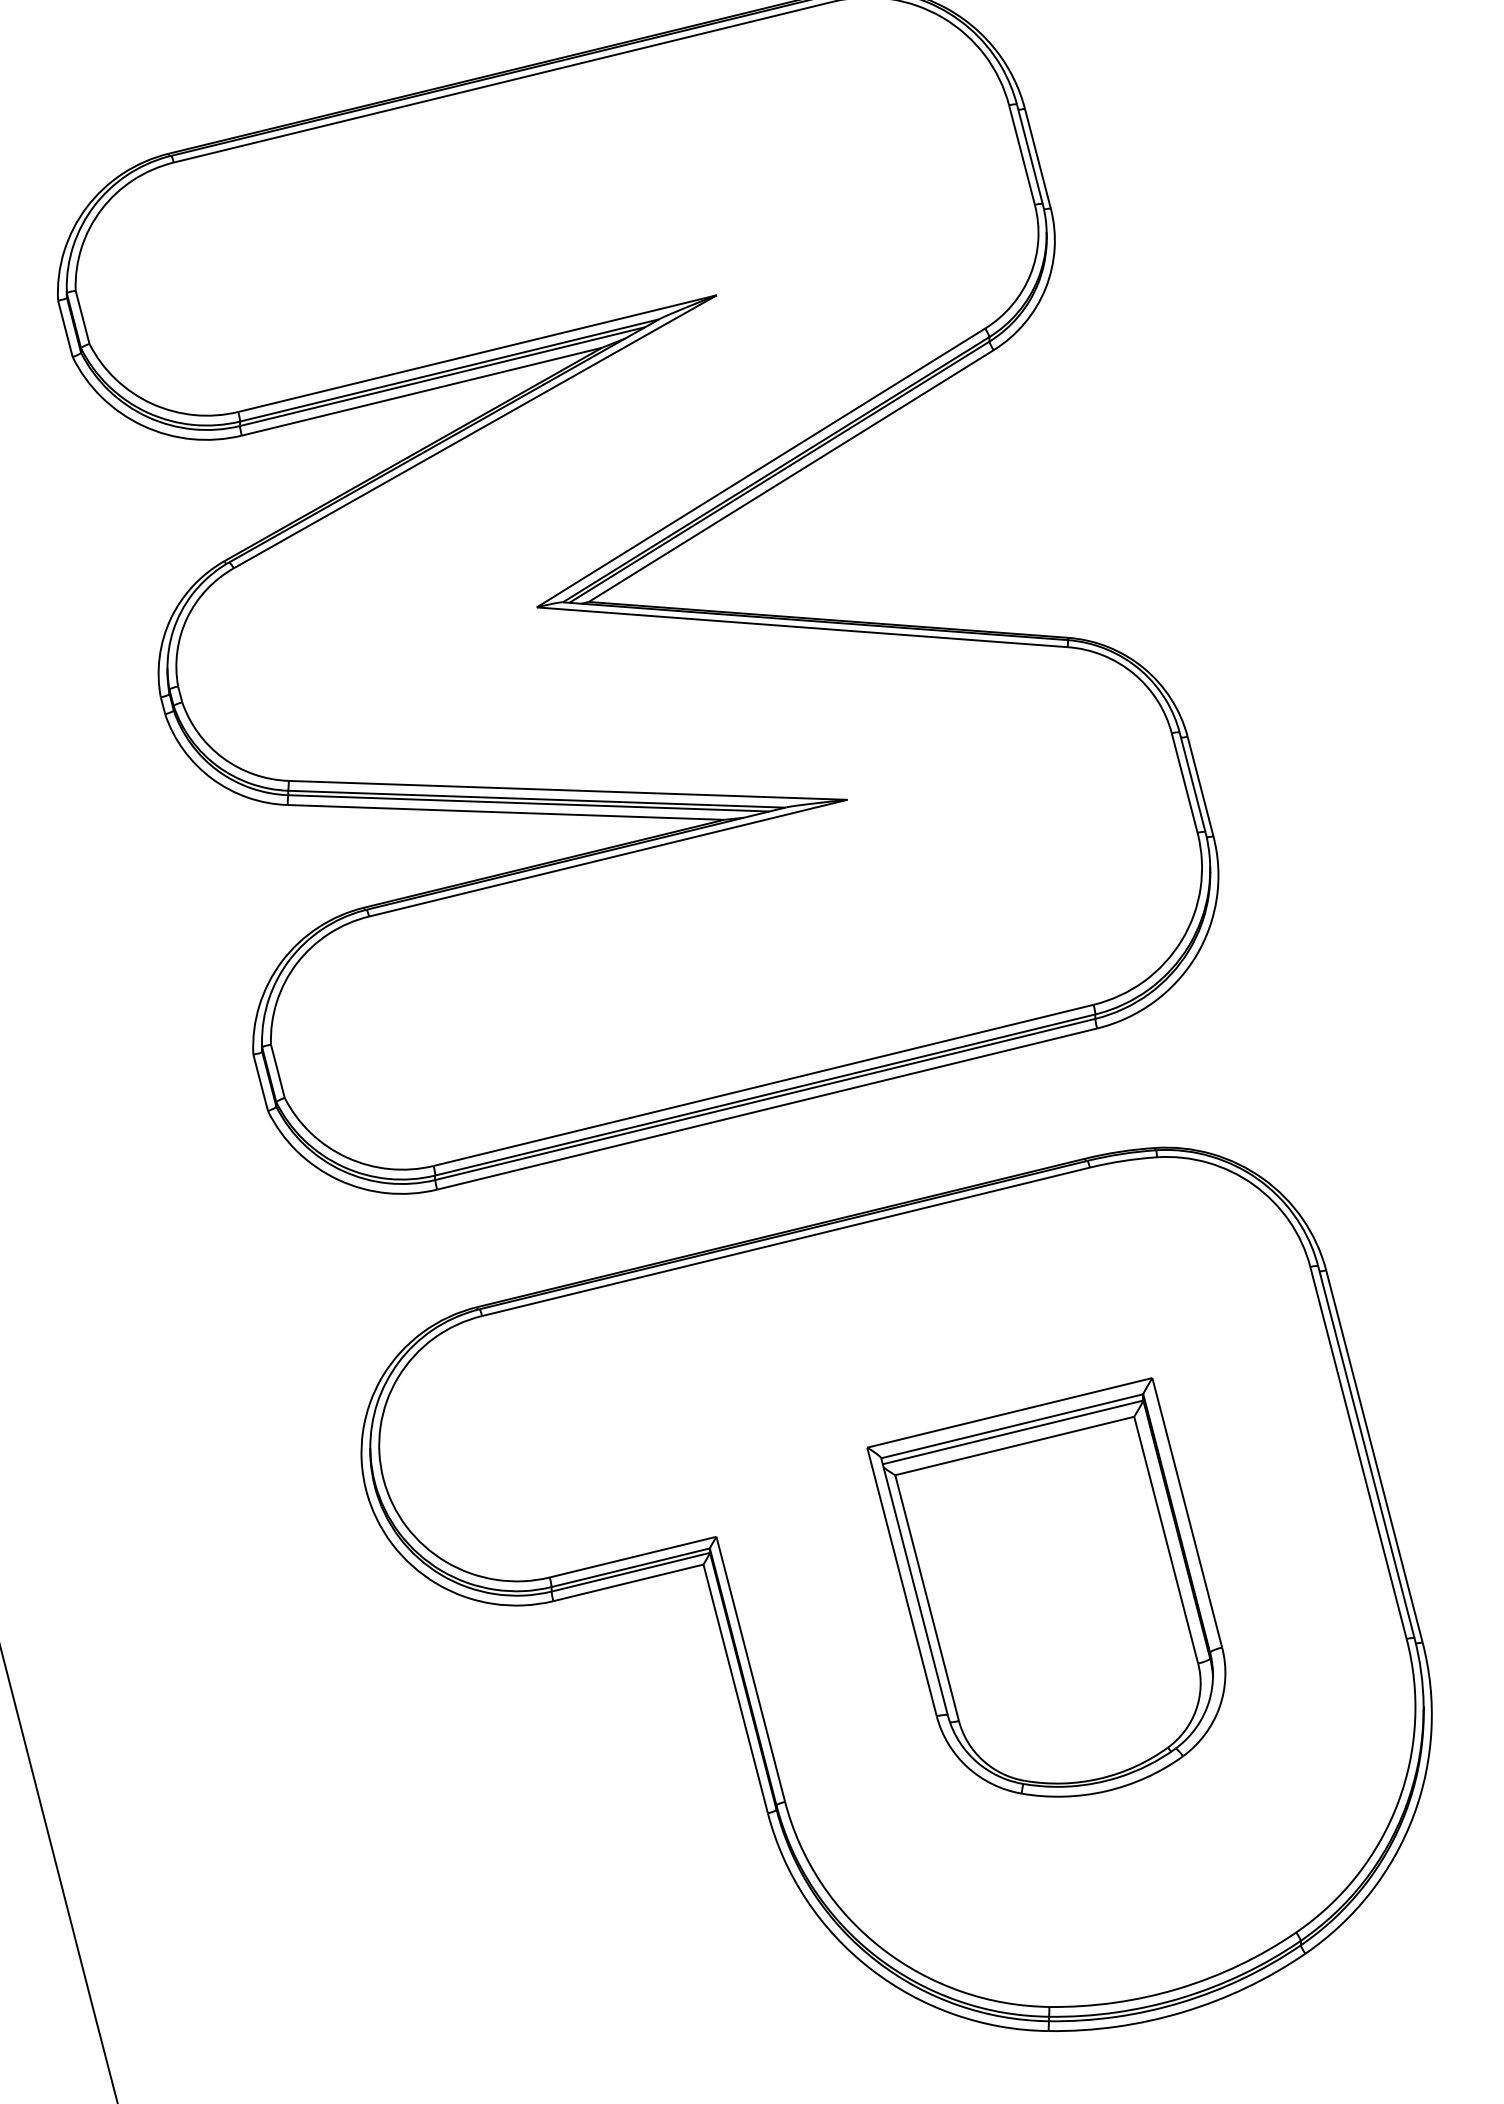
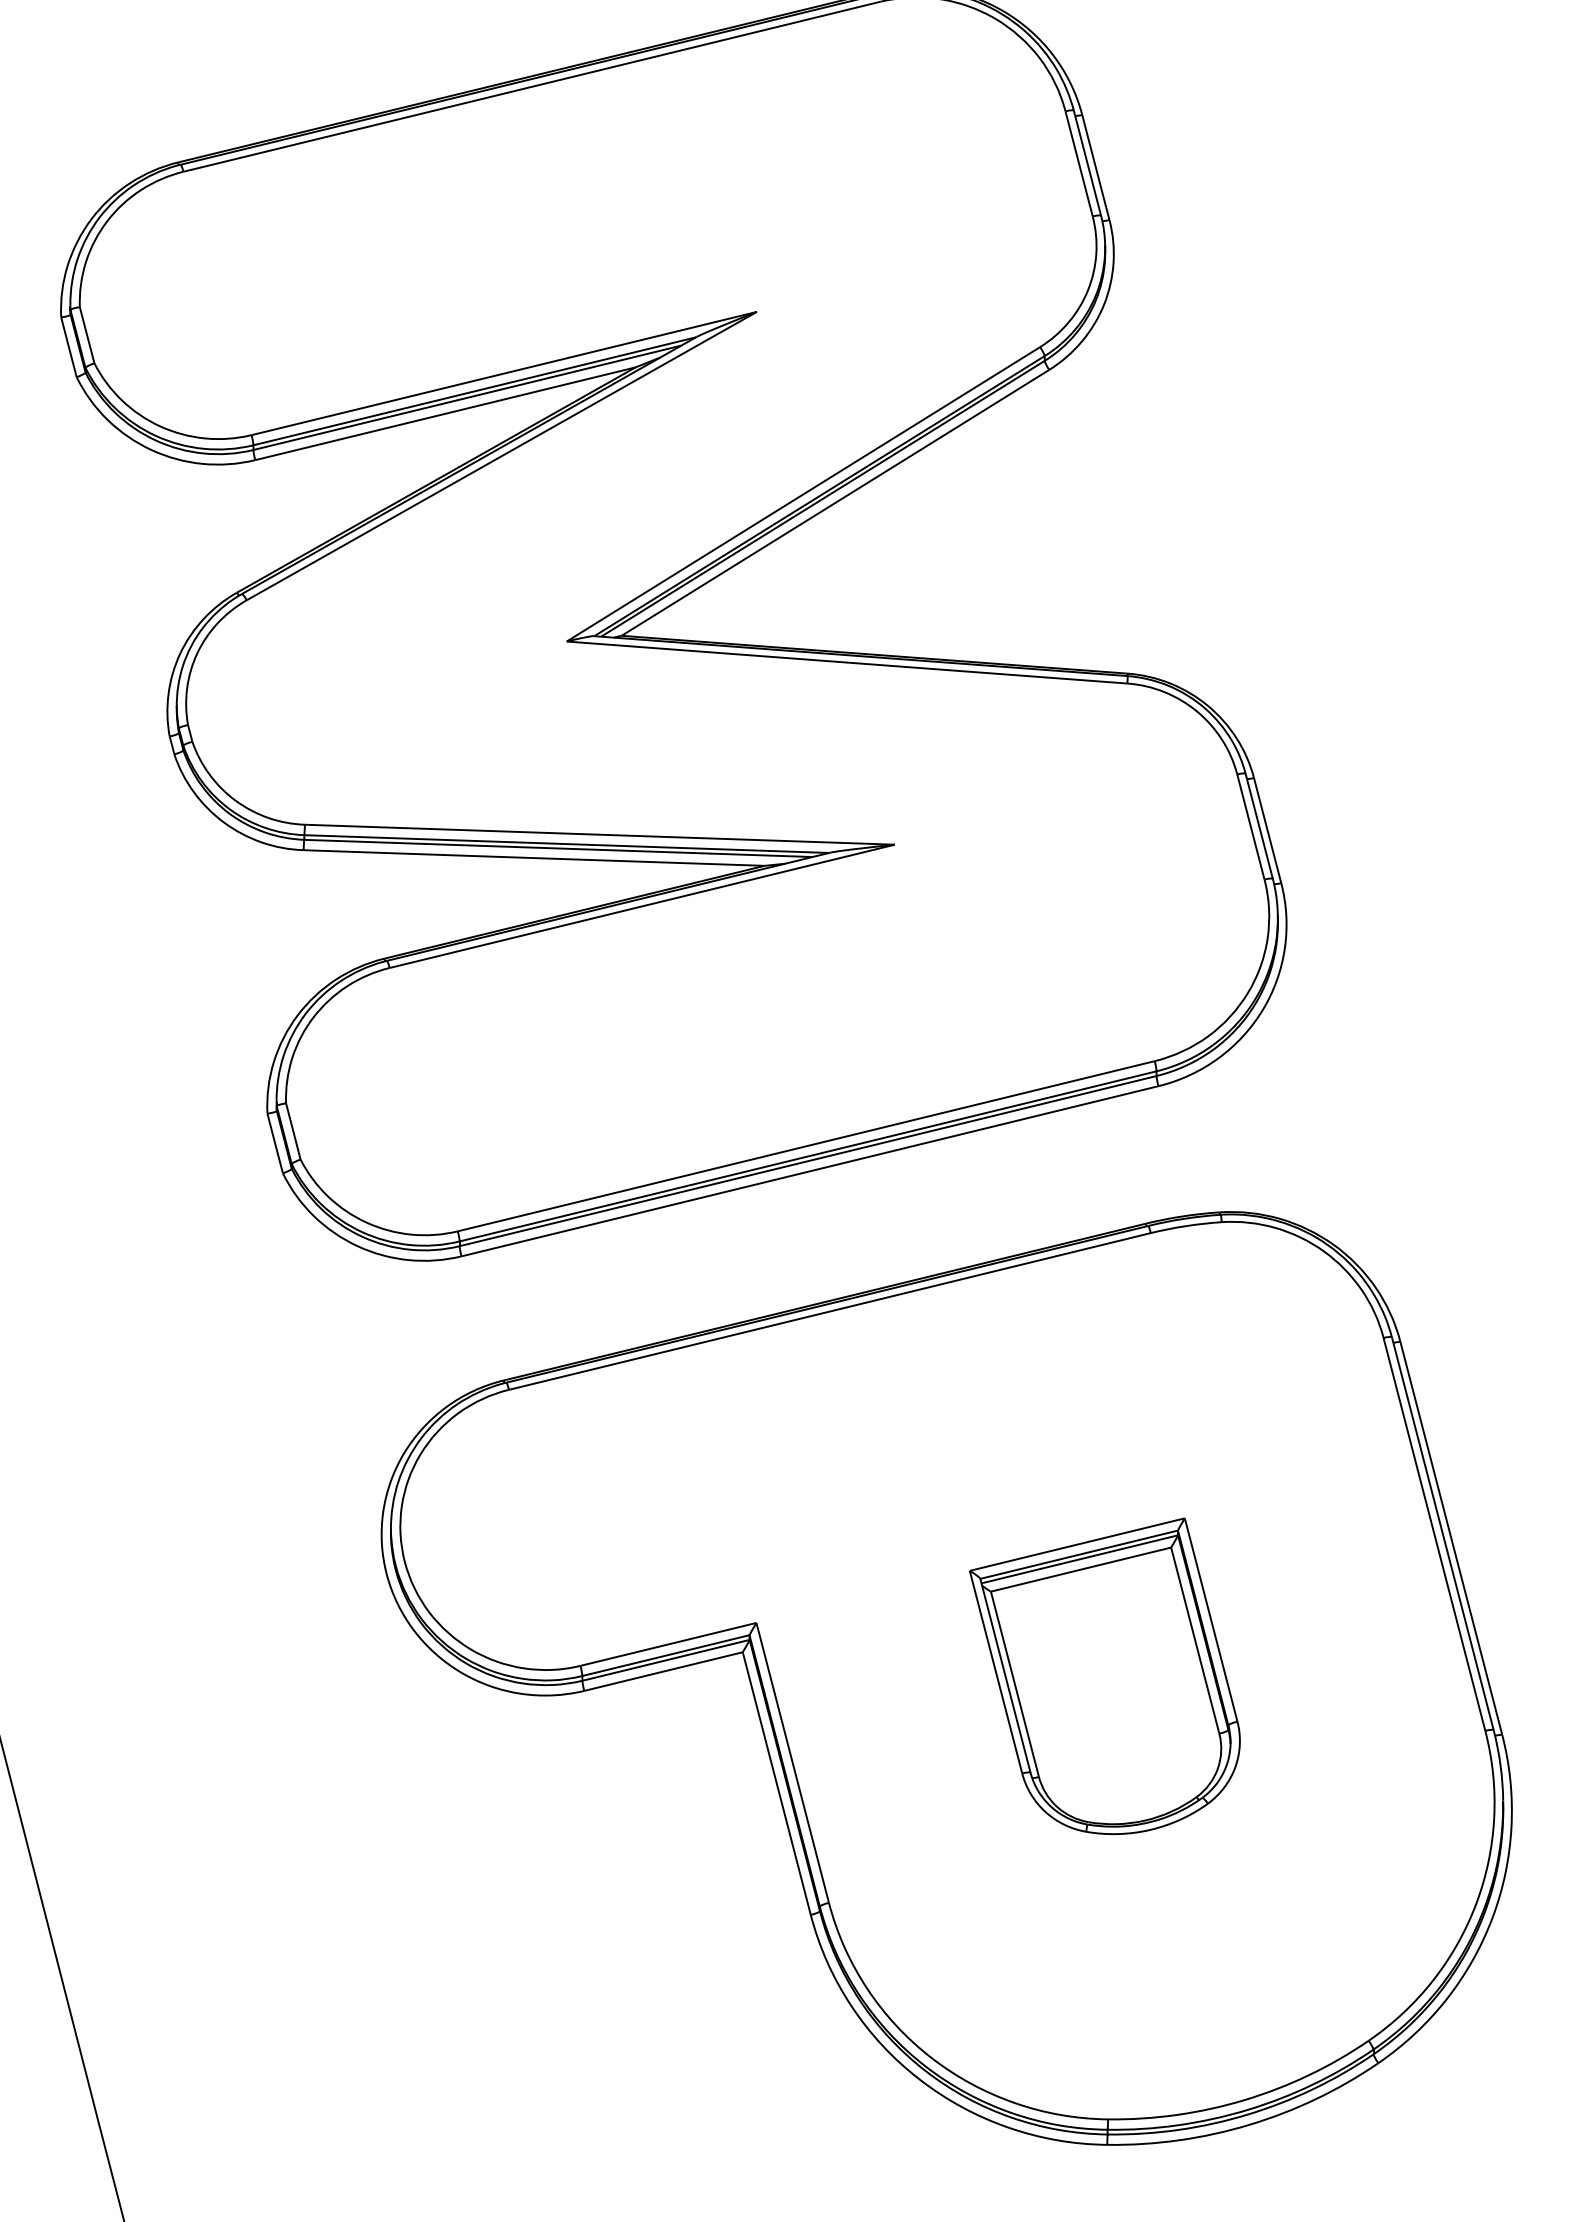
part: (1046, 1586) -> (1104, 1675), size x0.71

